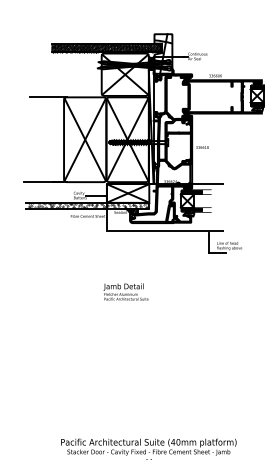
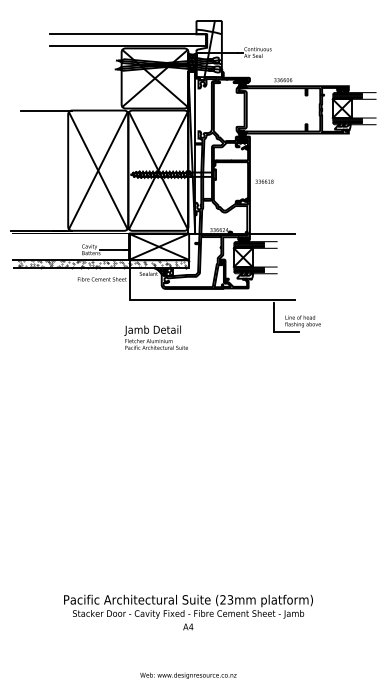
hatch: (105, 47) -> (127, 40), removed
text: (125, 291) -> (155, 337), moved
text: (175, 442) -> (226, 599), (40mm -> (23mm

